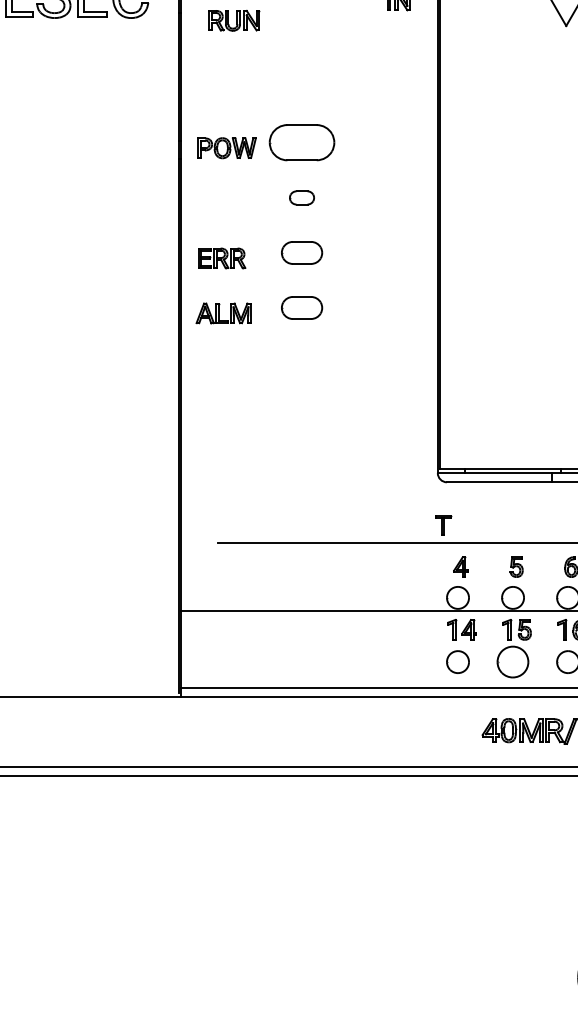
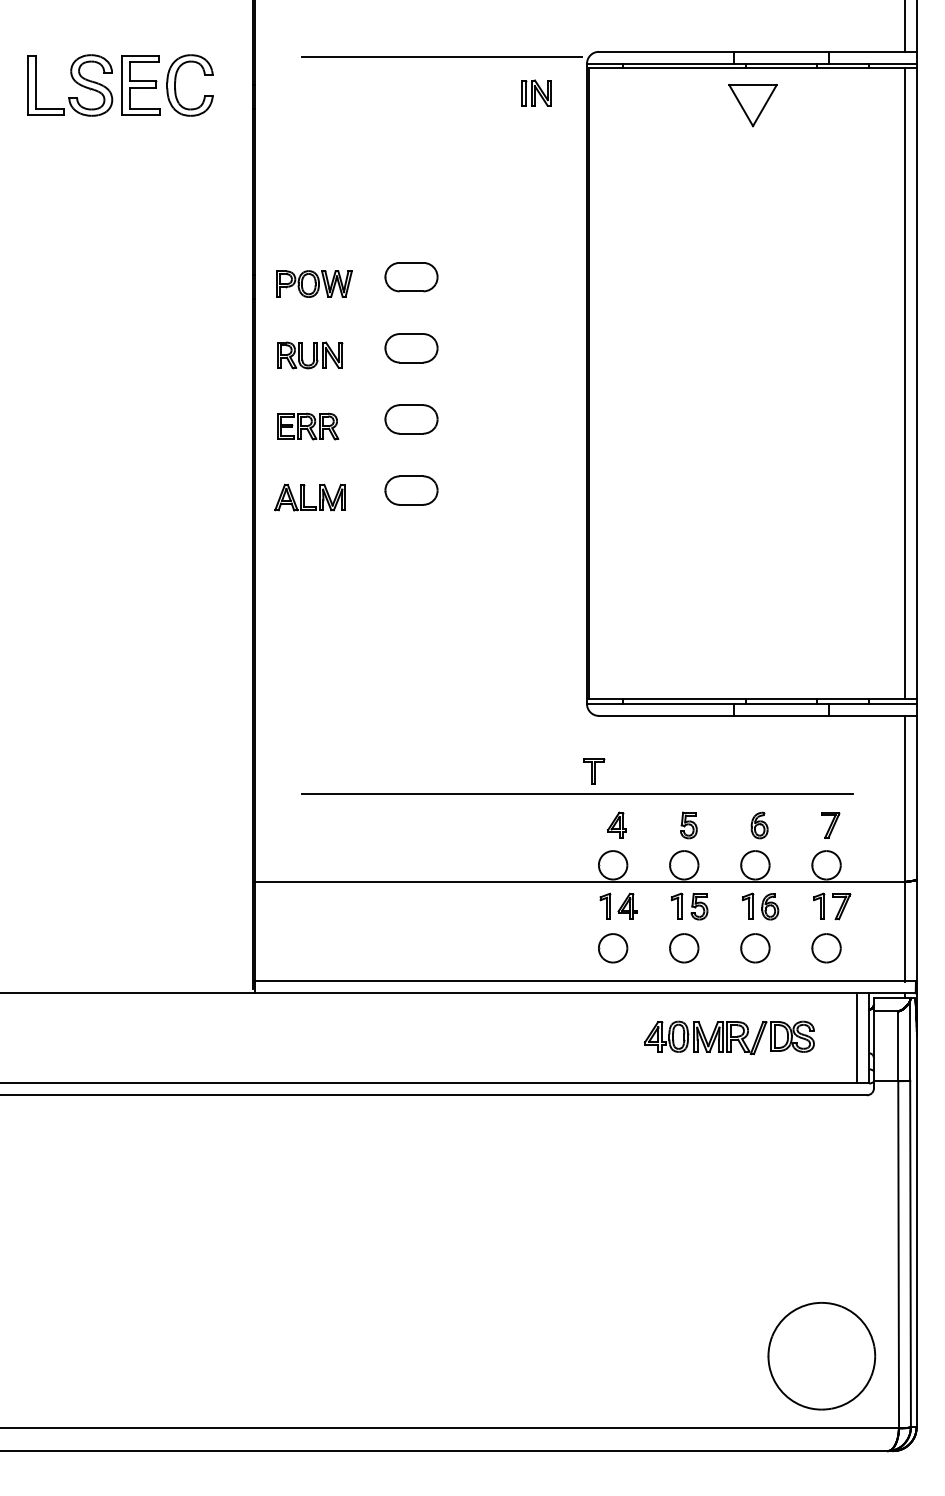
part: (234, 20) -> (310, 355), moved
part: (302, 143) -> (411, 277), size x0.62
part: (302, 198) -> (411, 348), size x1.67
part: (513, 662) -> (684, 948), size x0.71

